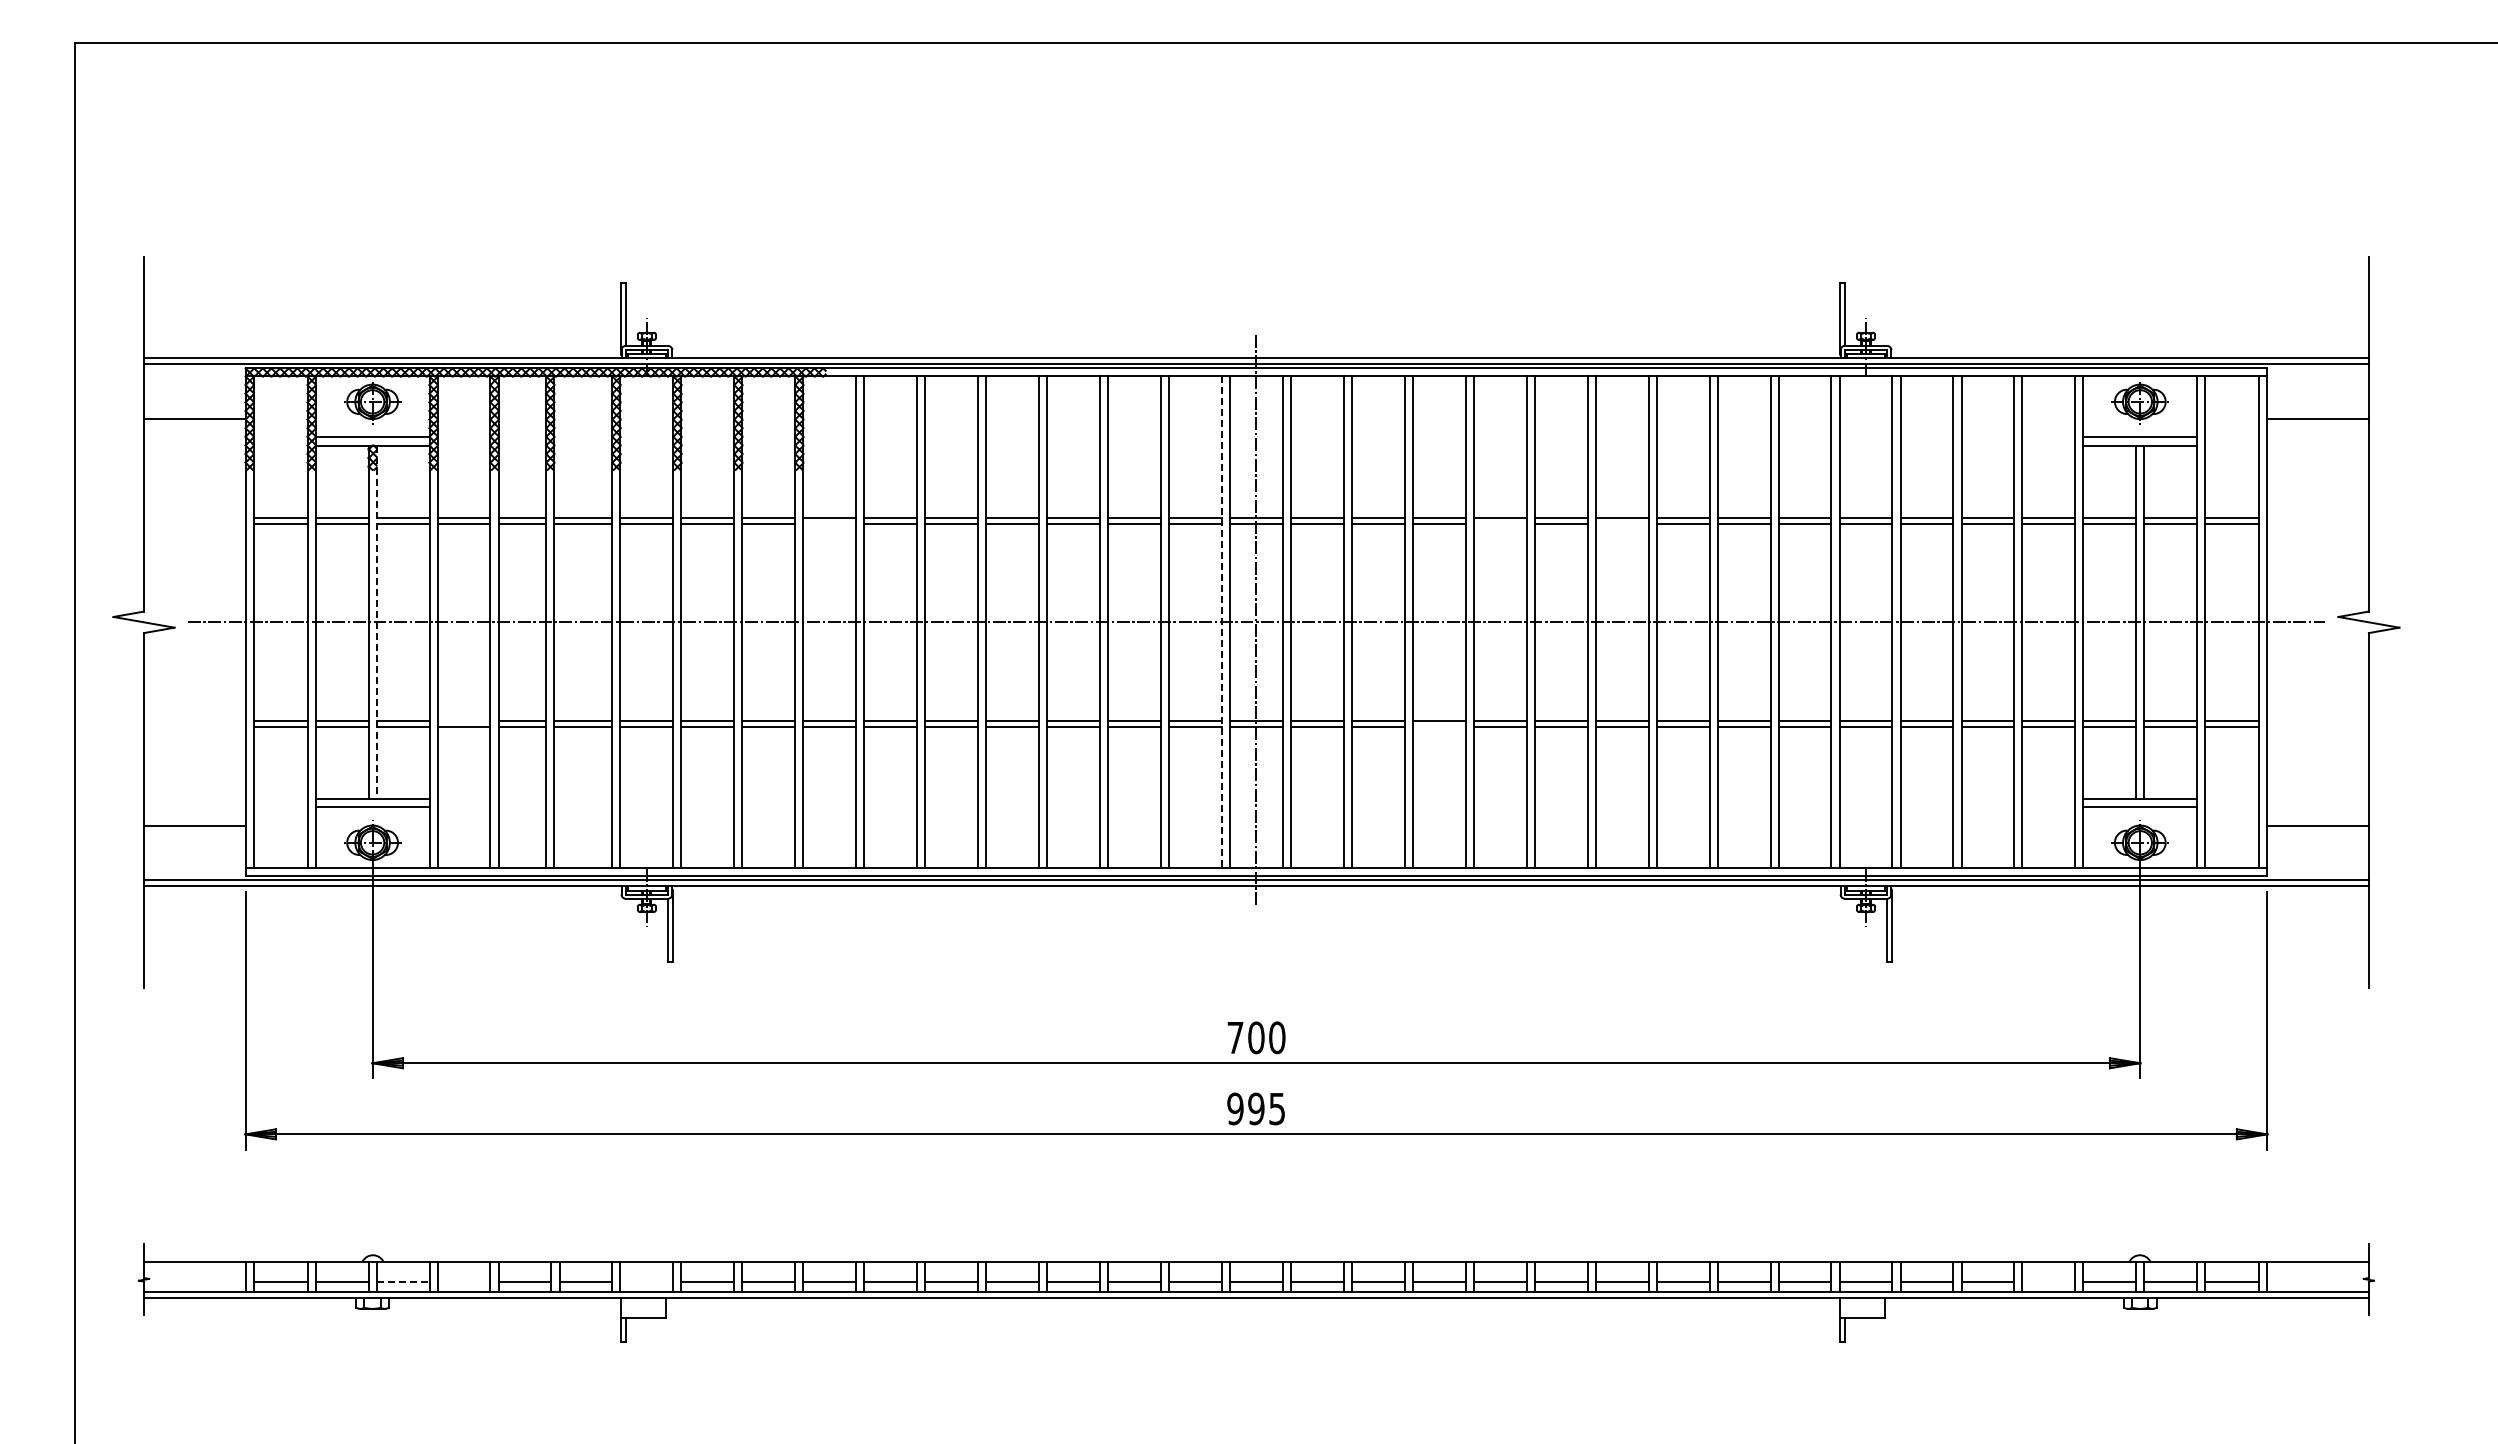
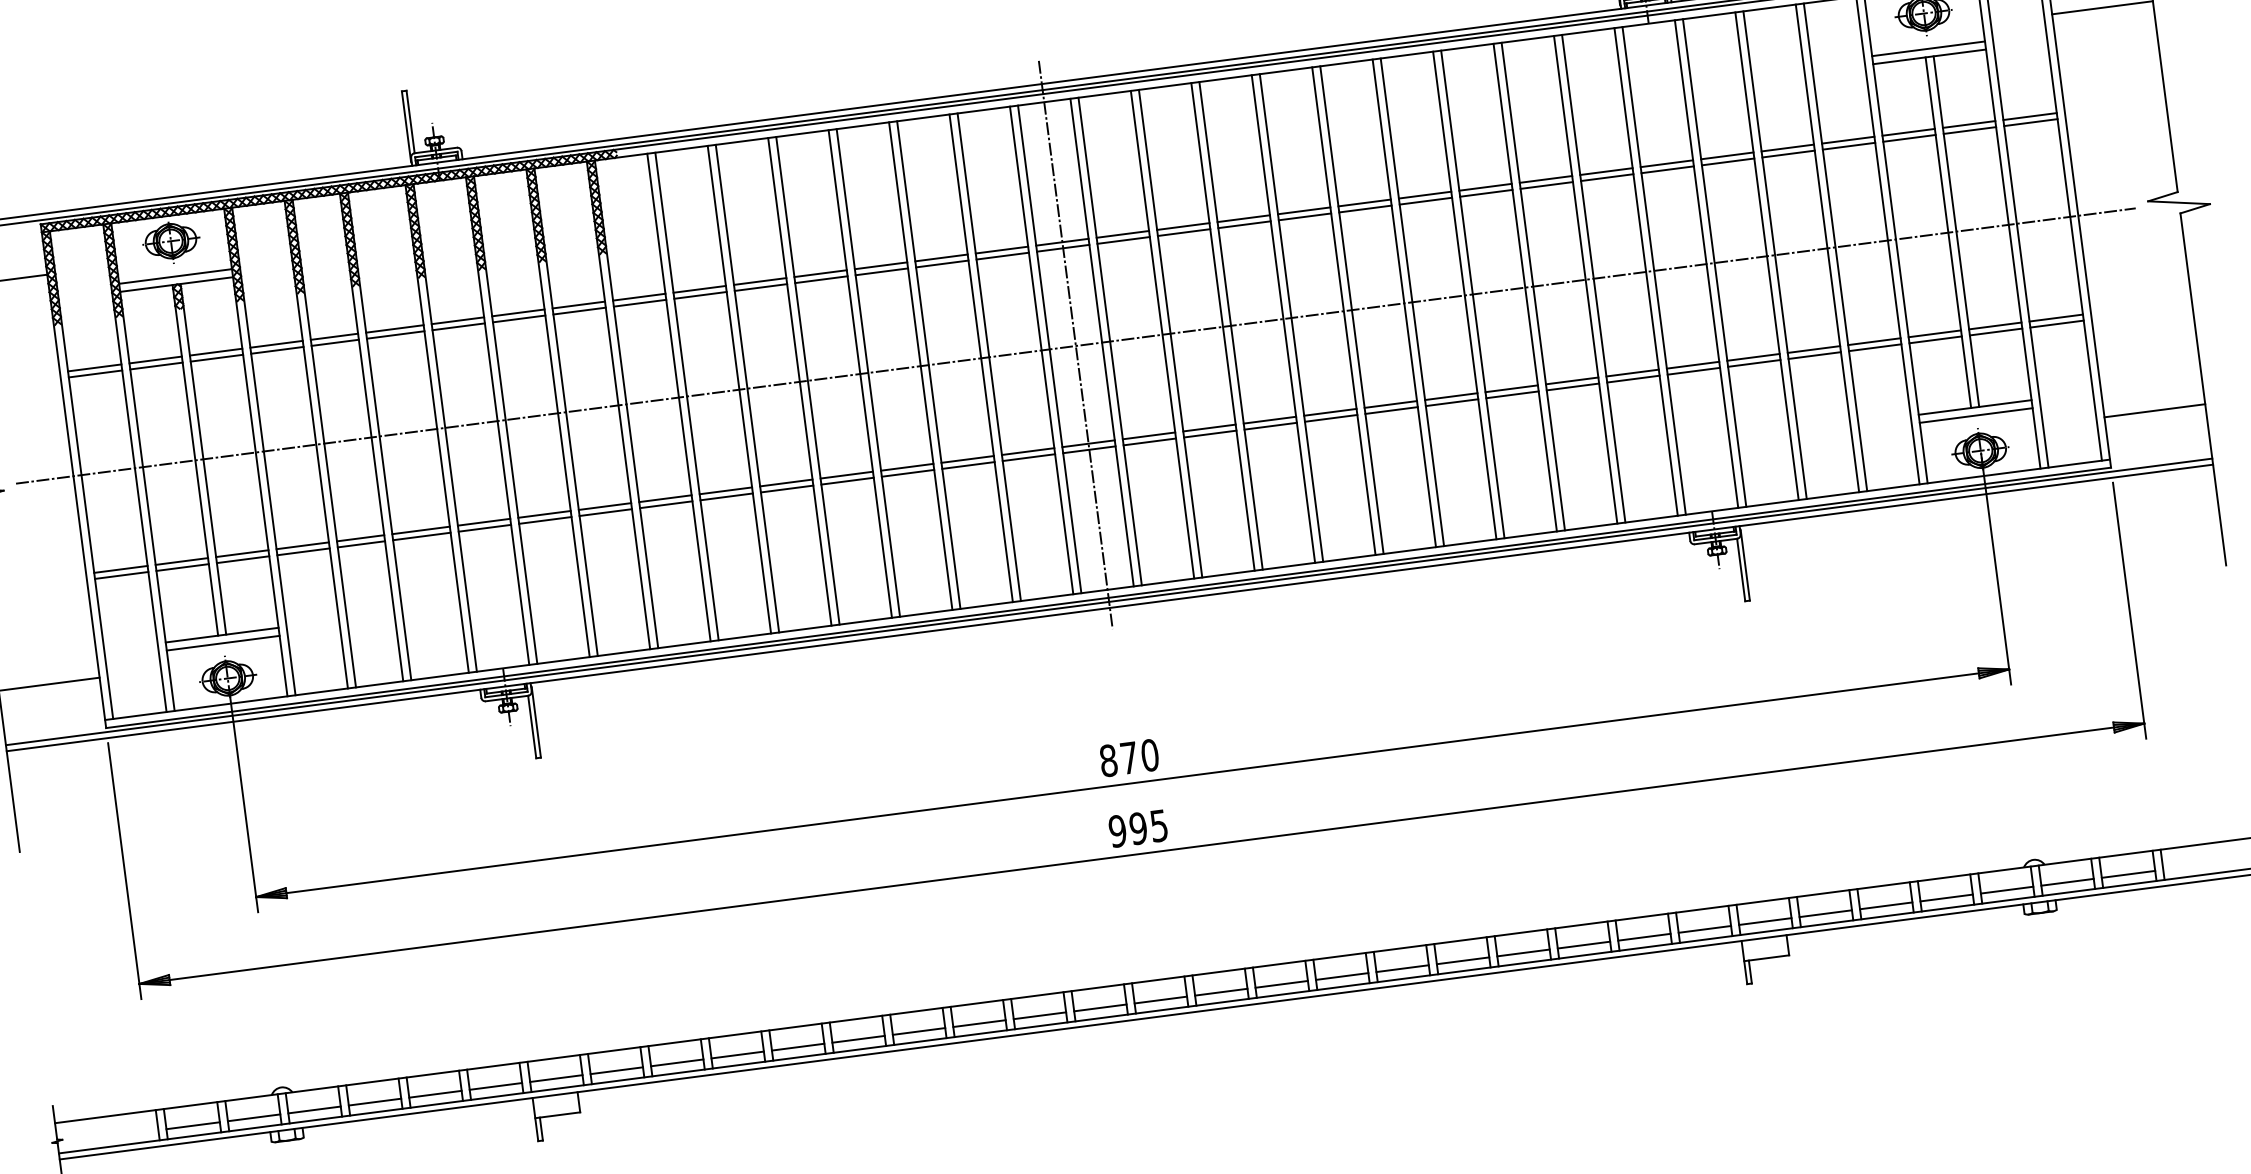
line: (829, 523) -> (639, 302), added
line: (1499, 523) -> (1304, 216), added
line: (1621, 523) -> (1425, 200), added
line: (376, 622) -> (203, 459), dashed -> solid
line: (1221, 622) -> (1041, 350), dashed -> solid
line: (463, 720) -> (302, 545), added
line: (1438, 726) -> (1269, 425), added
text: (1245, 1037) -> (1118, 759), 700 -> 870
line: (403, 1281) -> (314, 1109), dashed -> solid
line: (463, 1281) -> (374, 1101), added
line: (646, 1281) -> (555, 1078), added
line: (2048, 1281) -> (1946, 897), added

